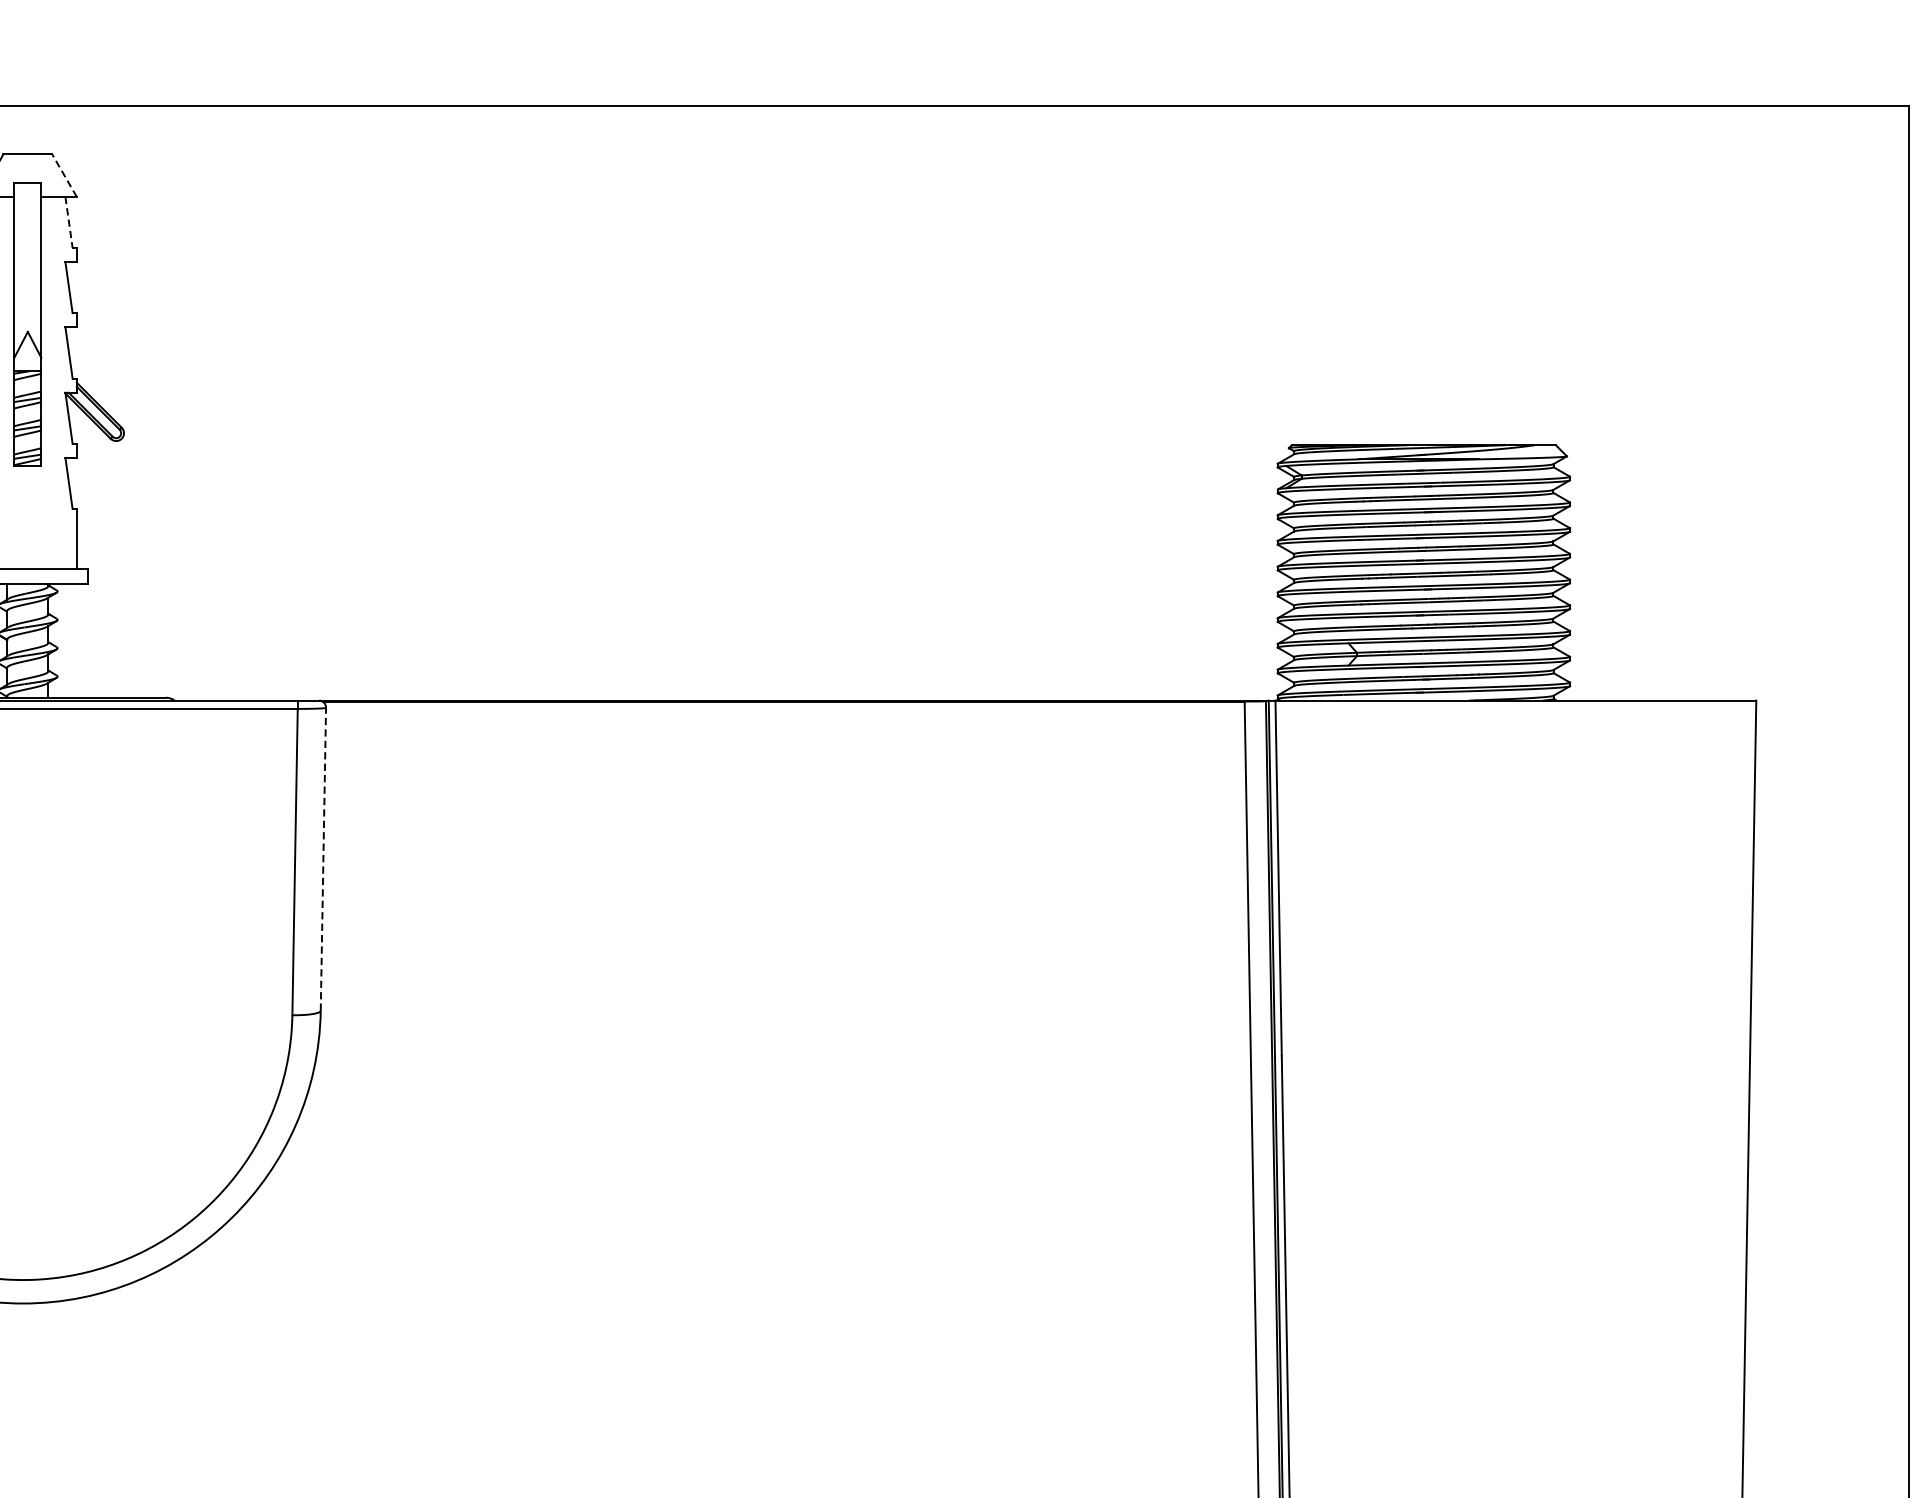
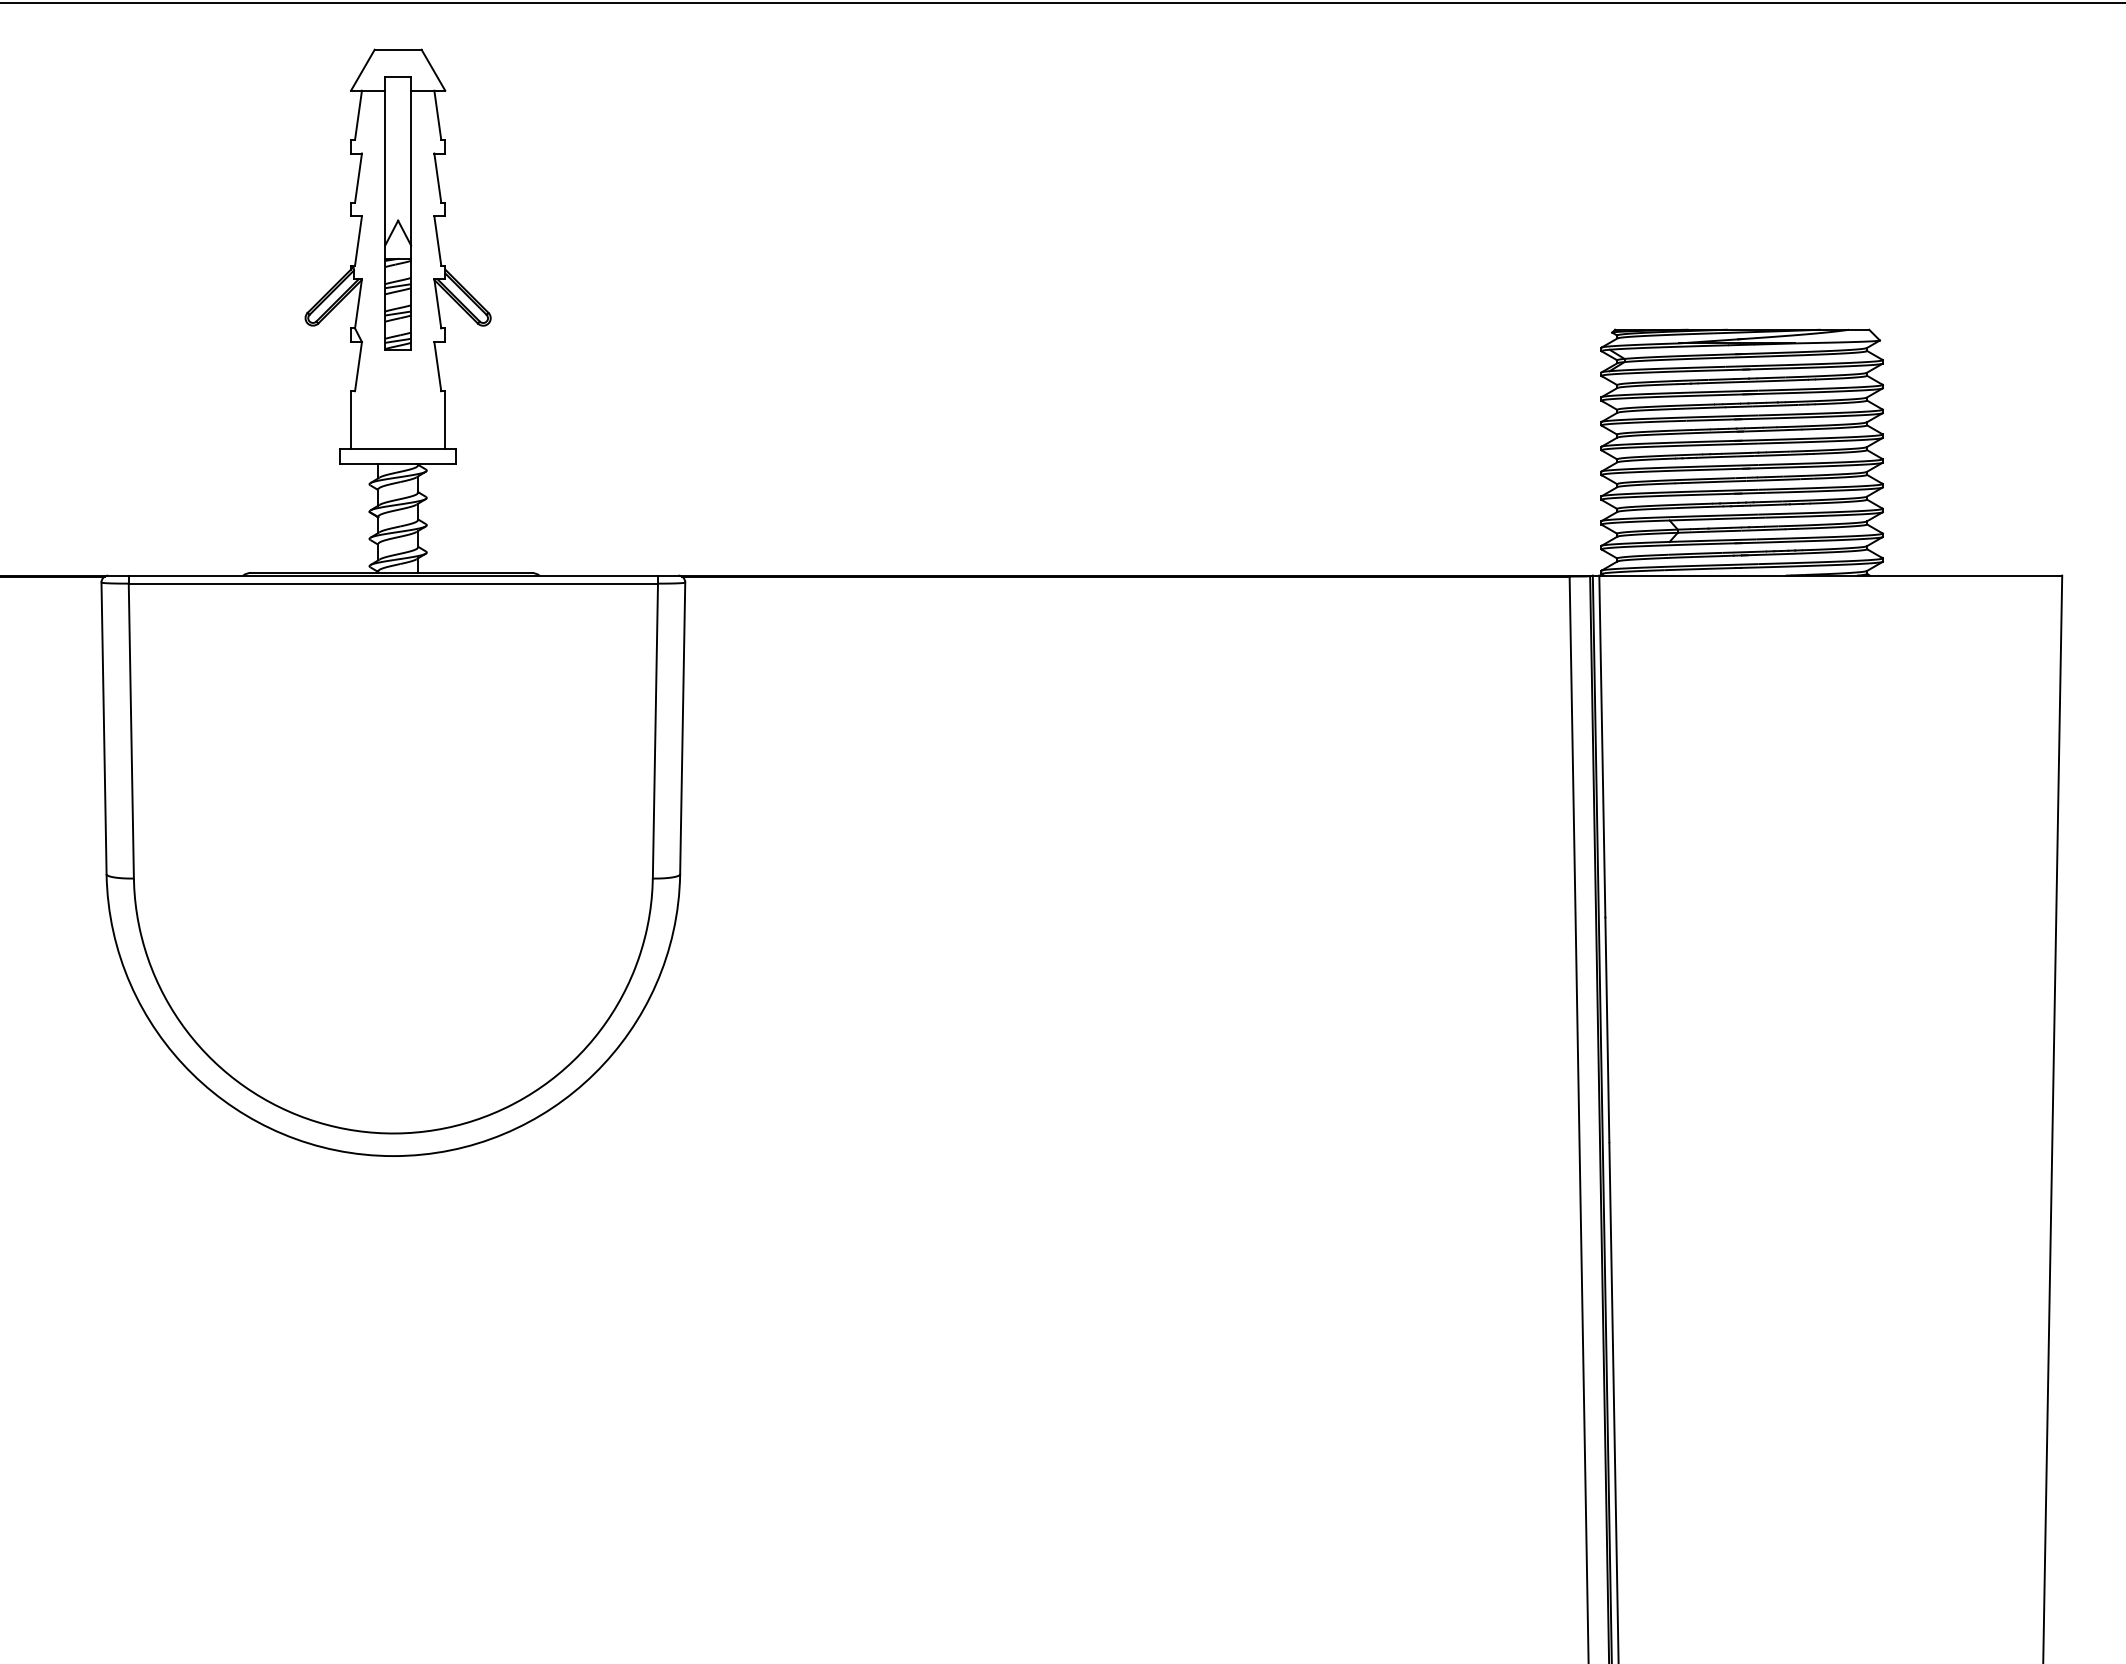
line: (64, 175) -> (433, 70), dashed -> solid
line: (68, 222) -> (437, 115), dashed -> solid
line: (323, 859) -> (682, 728), dashed -> solid

